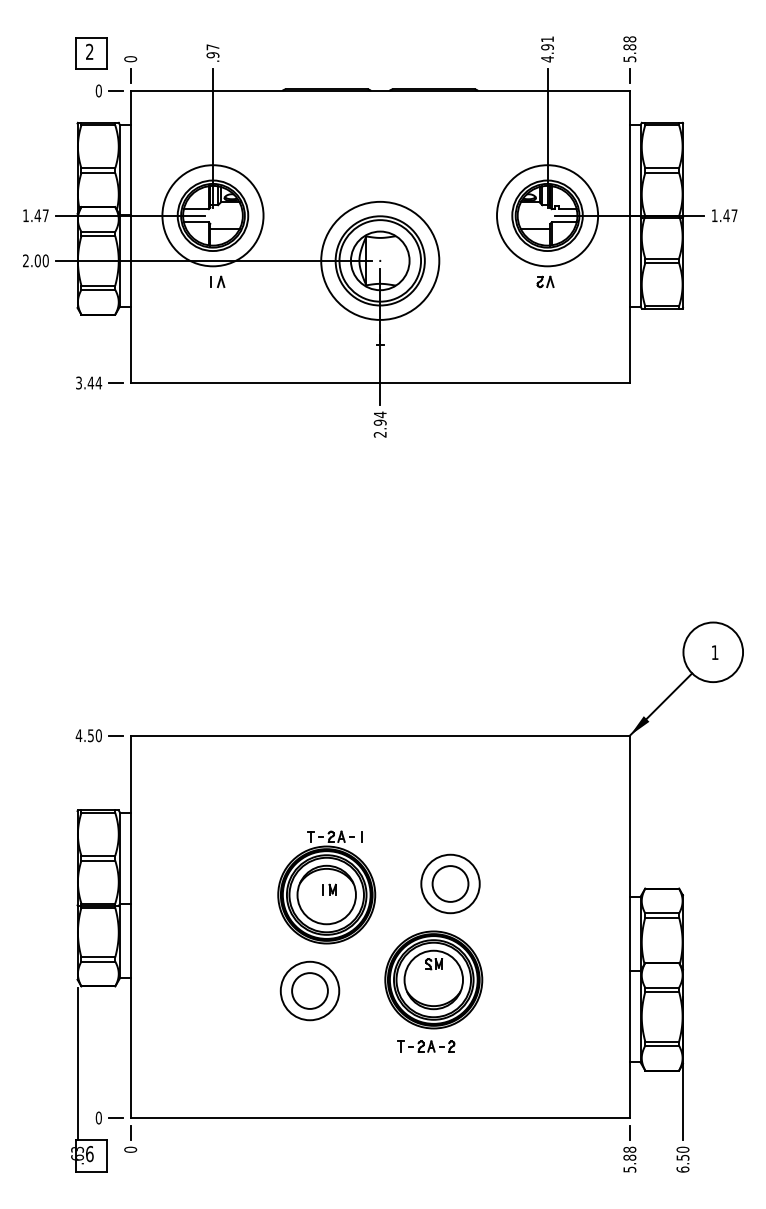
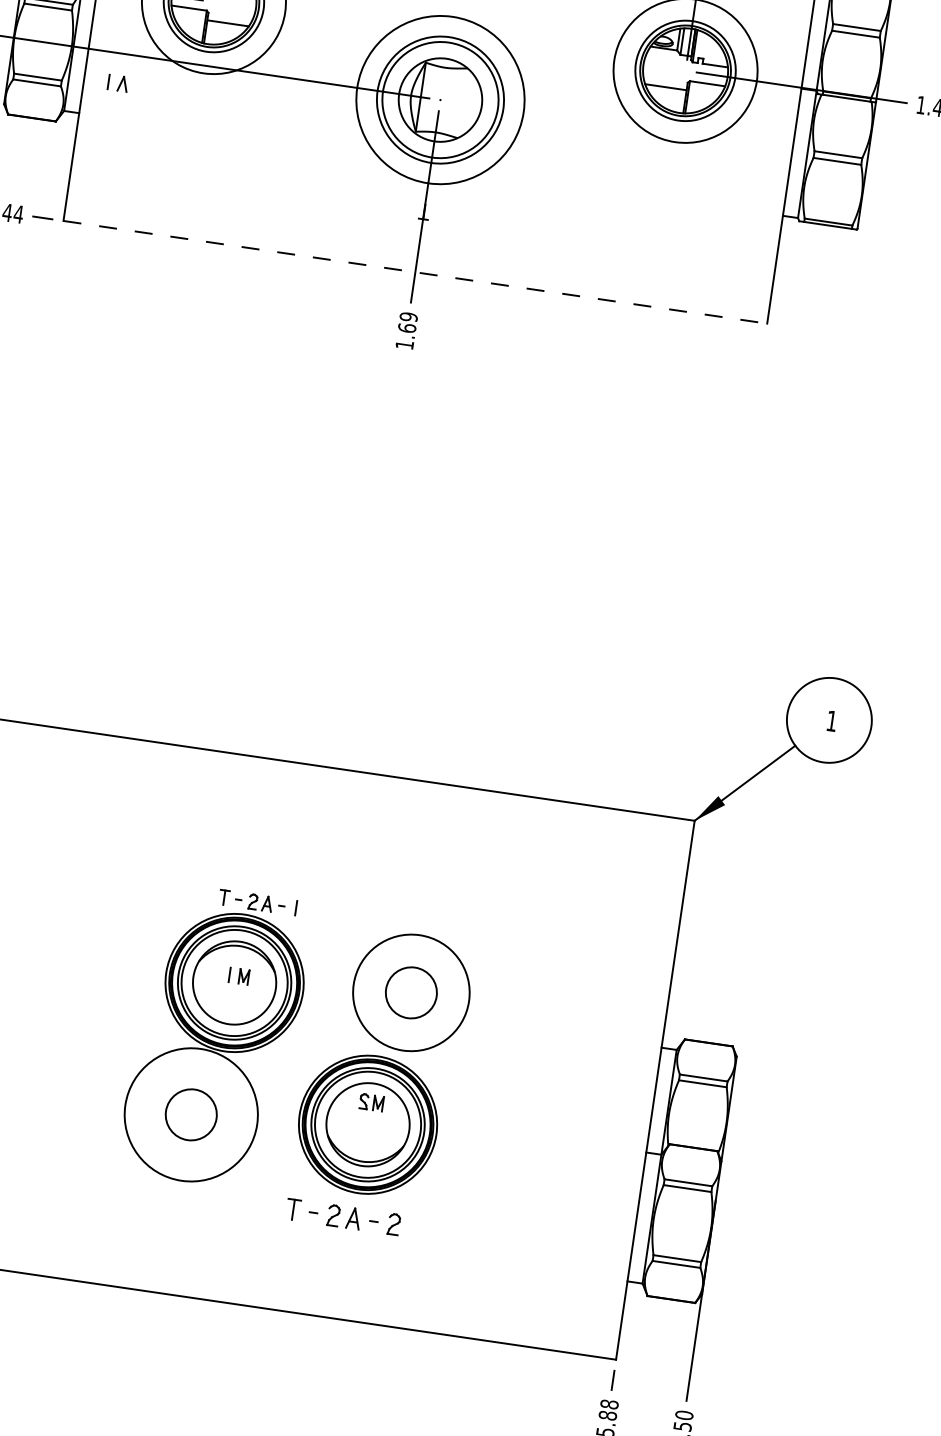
part: (217, 281) -> (117, 82), moved
part: (545, 281) -> (669, 163), removed
line: (380, 383) -> (415, 272), solid -> dashed
text: (379, 424) -> (405, 330), 2.94 -> 1.69
circle: (450, 883) -> (411, 992), size x1.4
circle: (309, 990) -> (190, 1114), size x1.6
part: (426, 1046) -> (344, 1217), size x1.4

